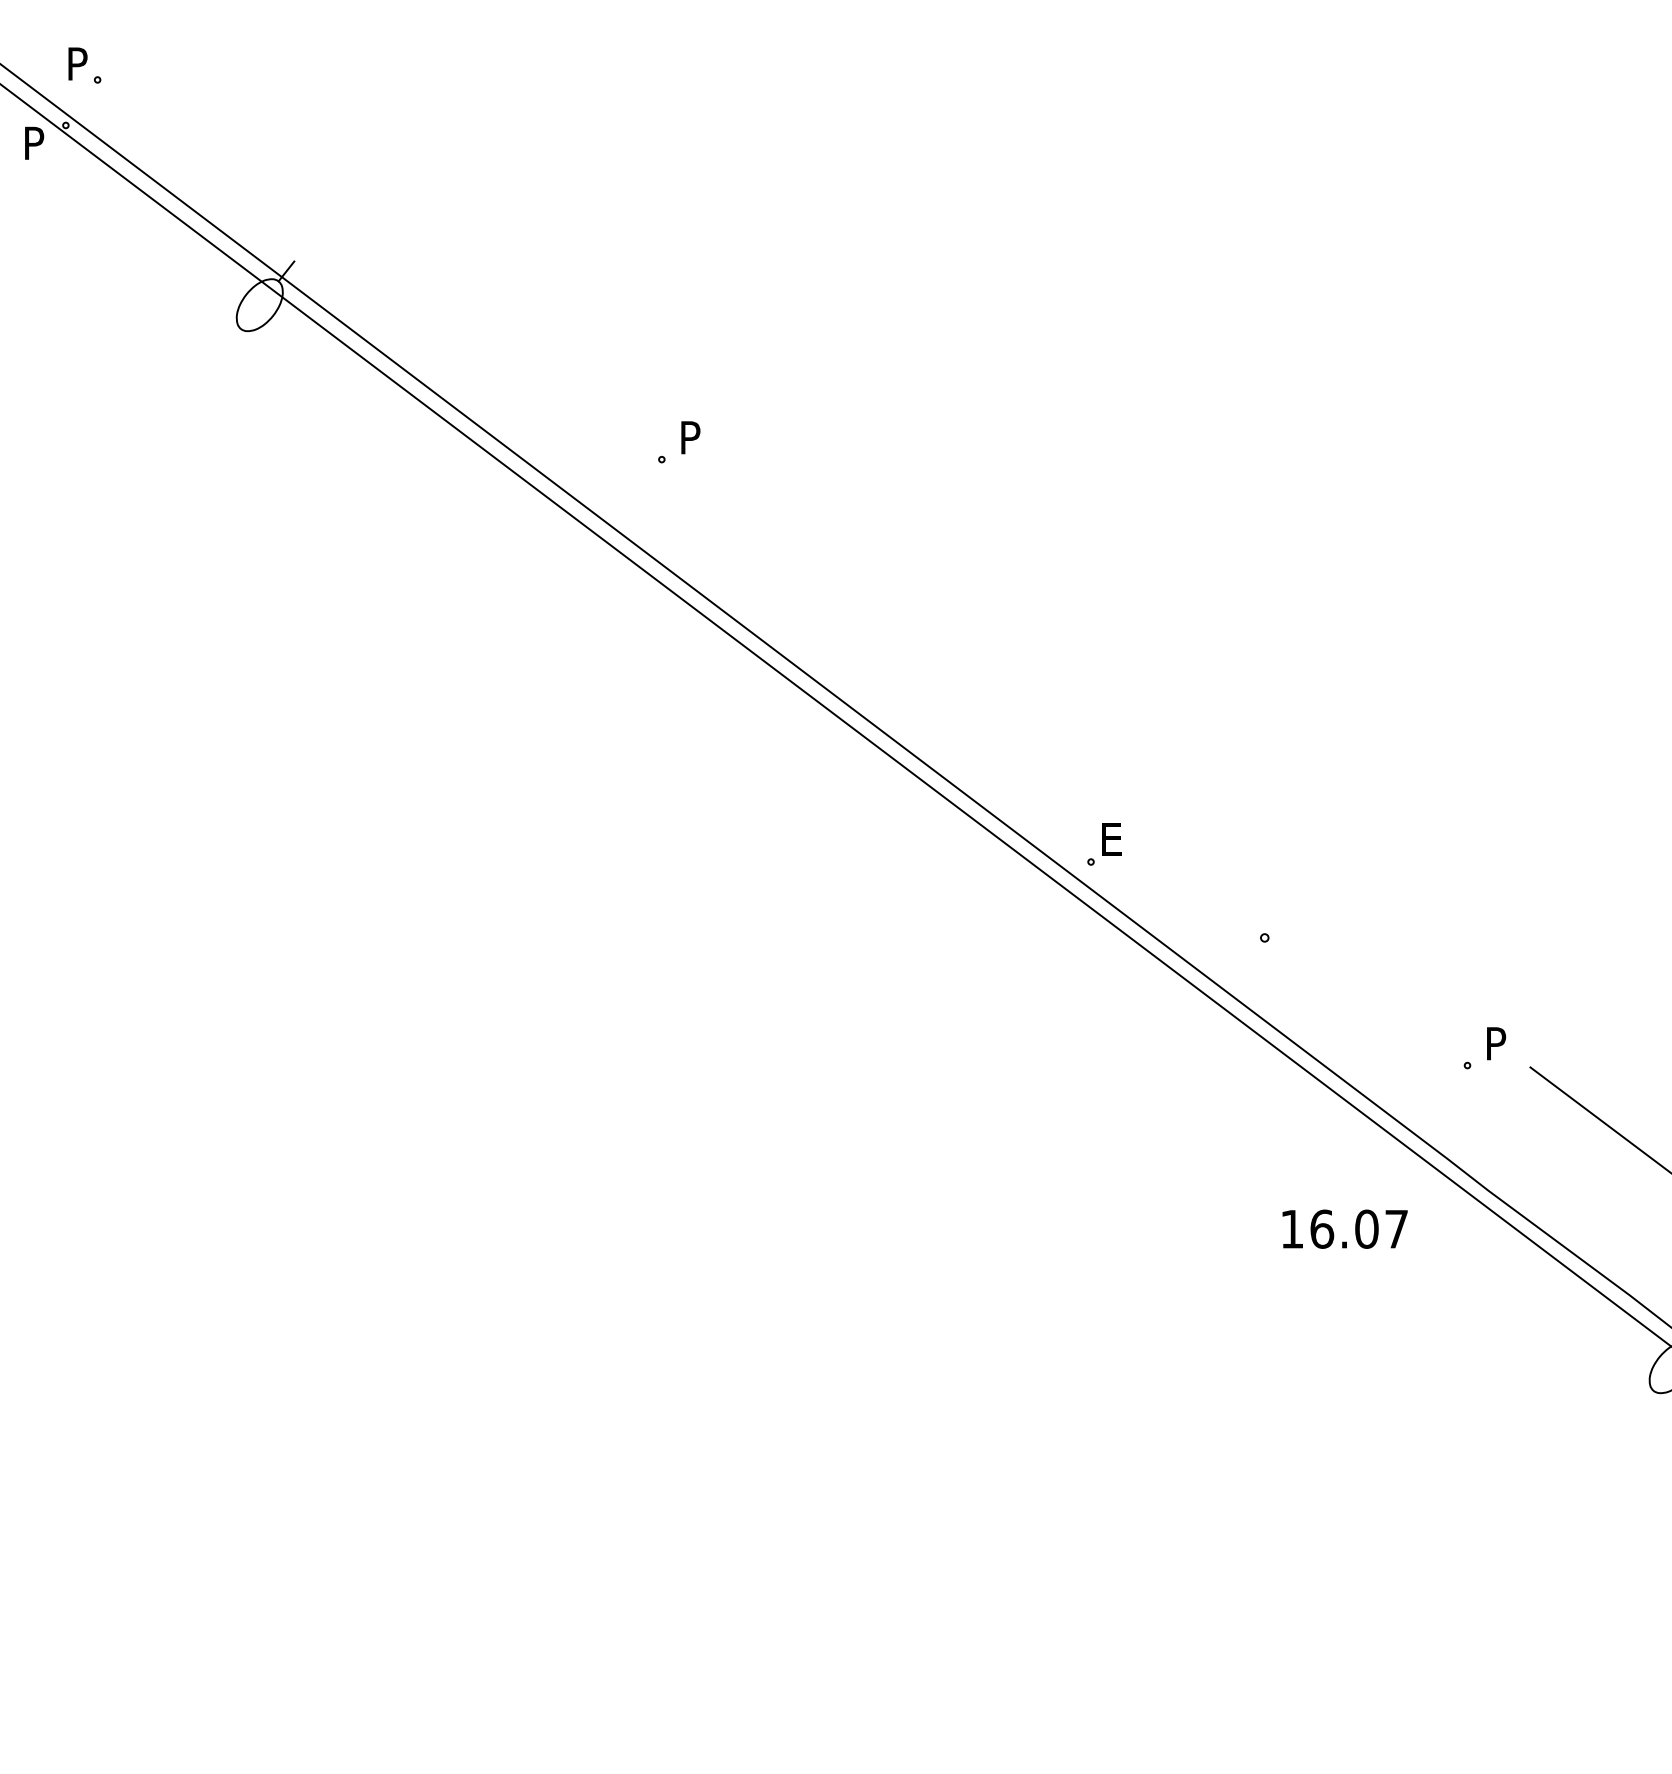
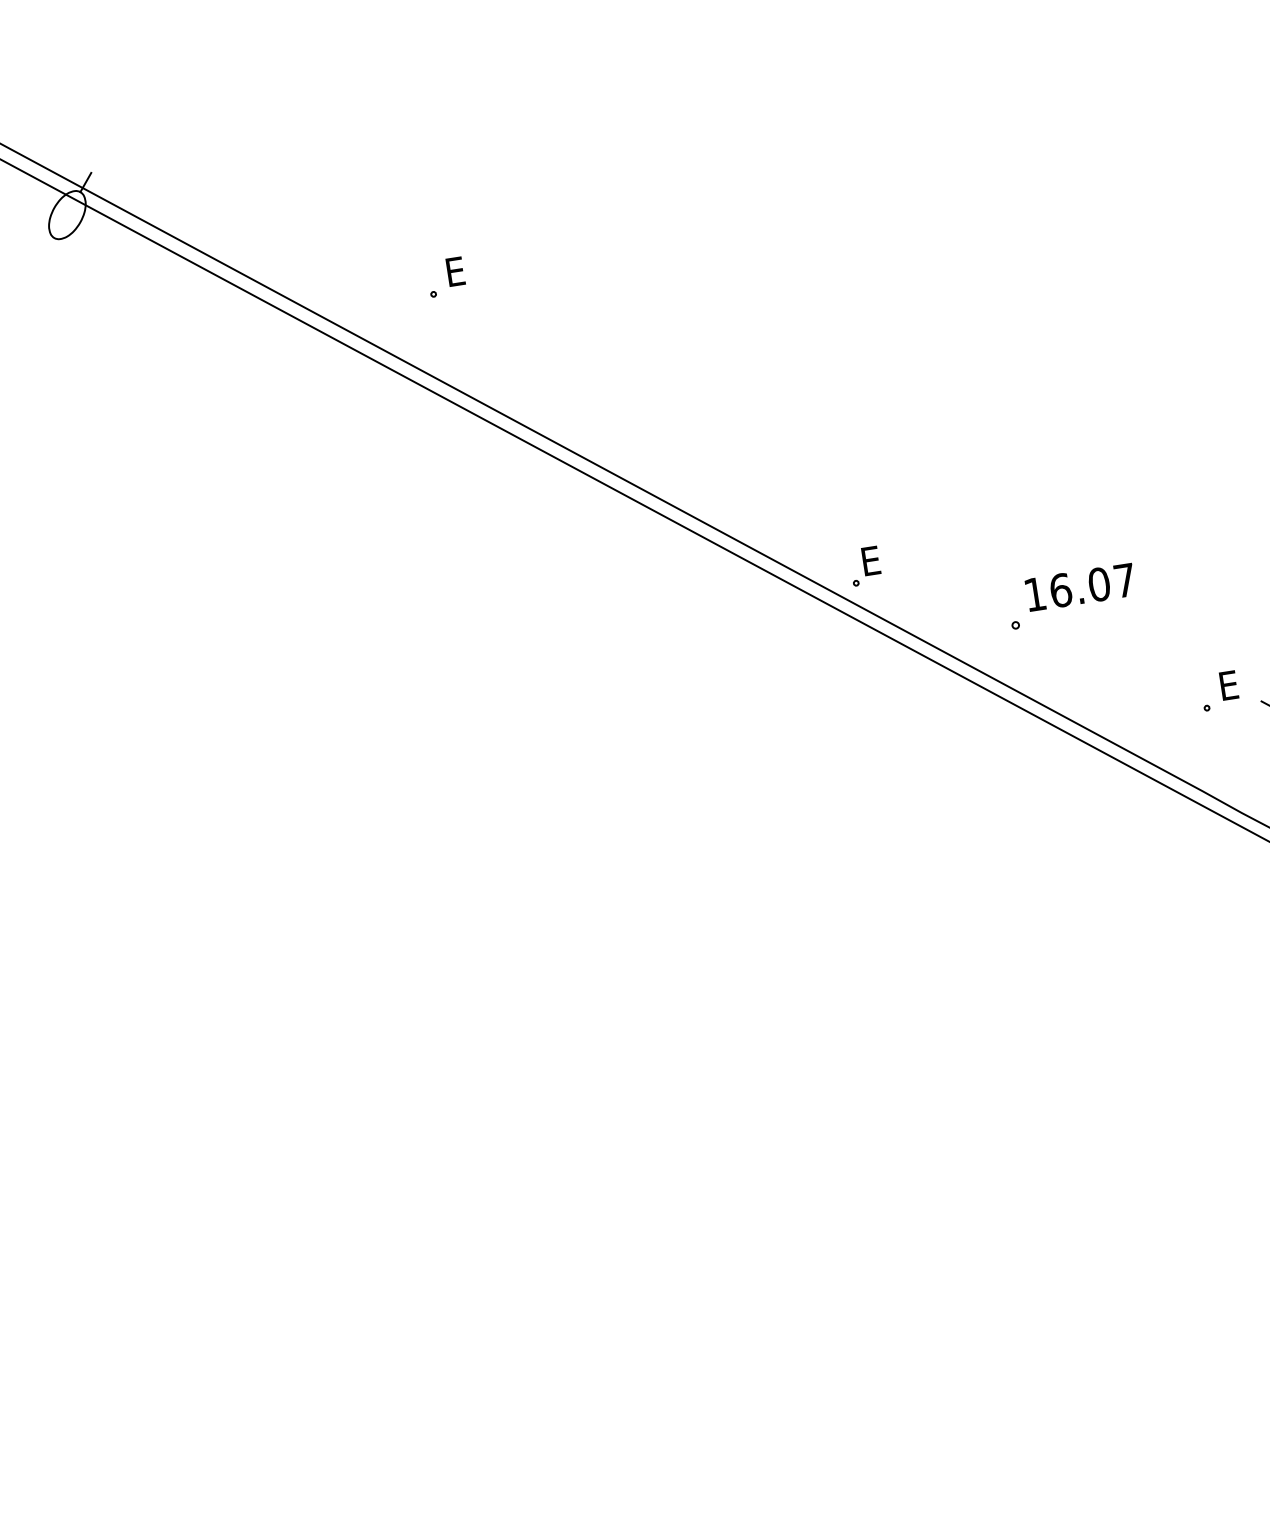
text: (690, 437) -> (455, 271), P -> E
text: (1496, 1043) -> (1229, 685), P -> E
text: (1344, 1228) -> (1079, 586), moved

